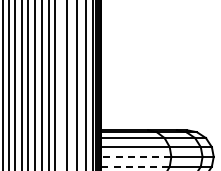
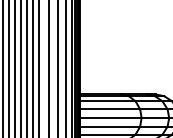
line: (135, 156) -> (109, 117), dashed -> solid
line: (136, 166) -> (110, 126), dashed -> solid

